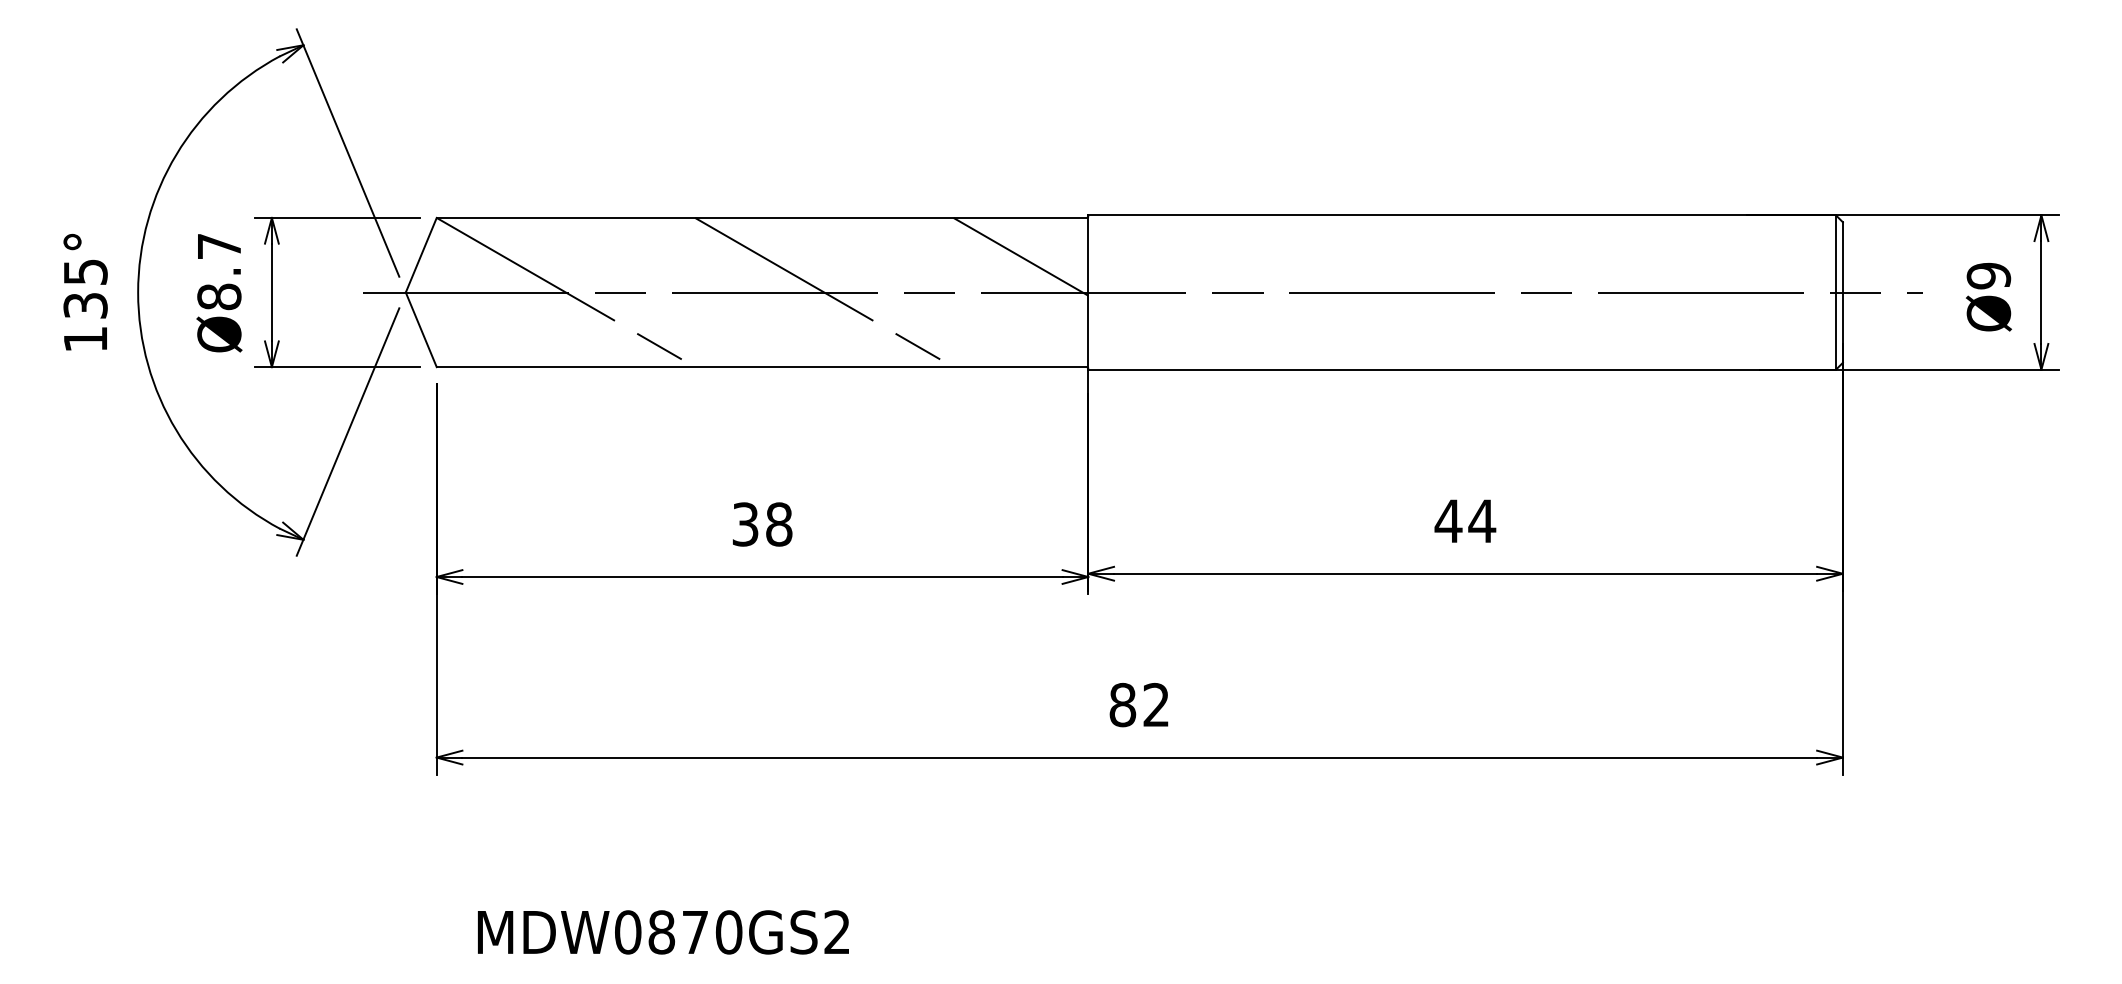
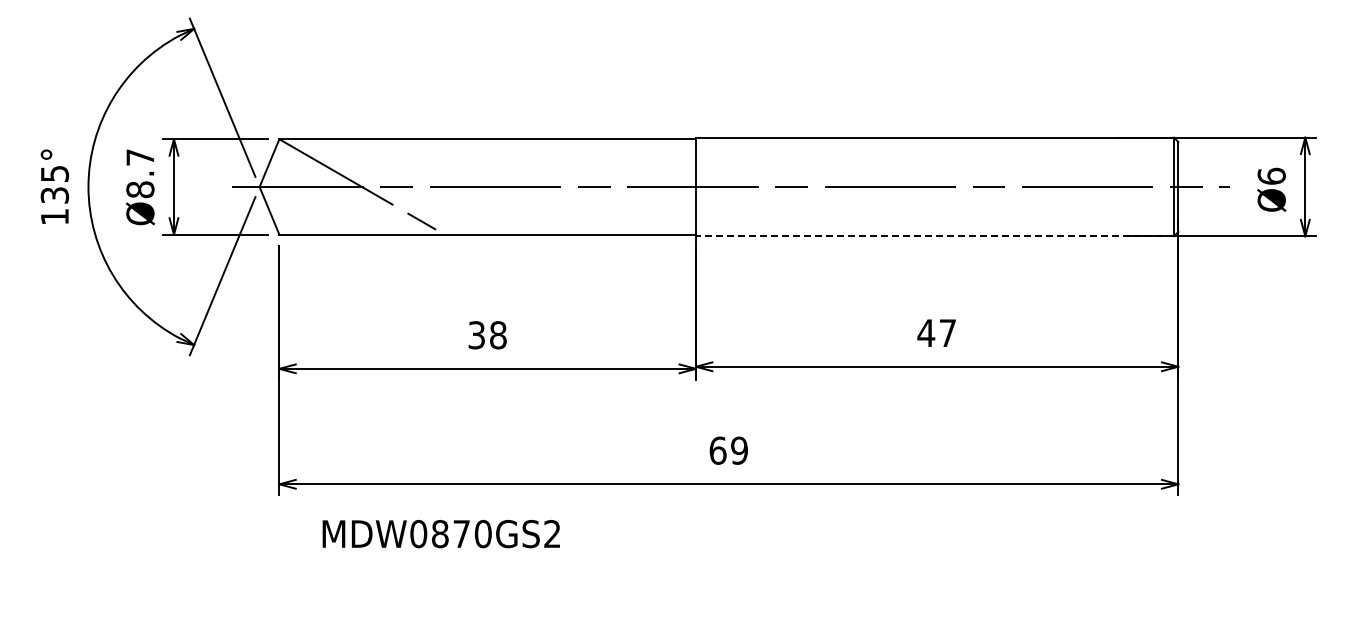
line: (1020, 257) -> (652, 164), removed
text: (1988, 274) -> (1271, 175), Ø9 -> Ø6
line: (823, 291) -> (526, 186), removed
line: (1461, 370) -> (934, 236), solid -> dashed
text: (1481, 520) -> (947, 332), 44 -> 47
text: (1139, 704) -> (728, 450), 82 -> 69
text: (662, 933) -> (440, 534), moved

